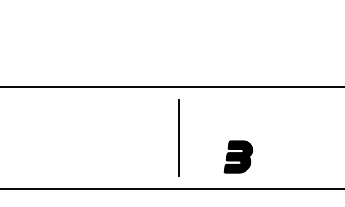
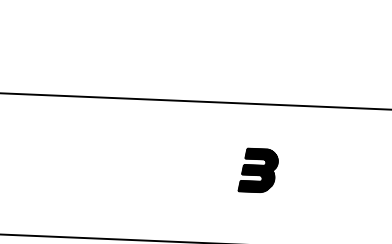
line: (179, 137) -> (180, 170), removed
part: (237, 156) -> (257, 169), moved

